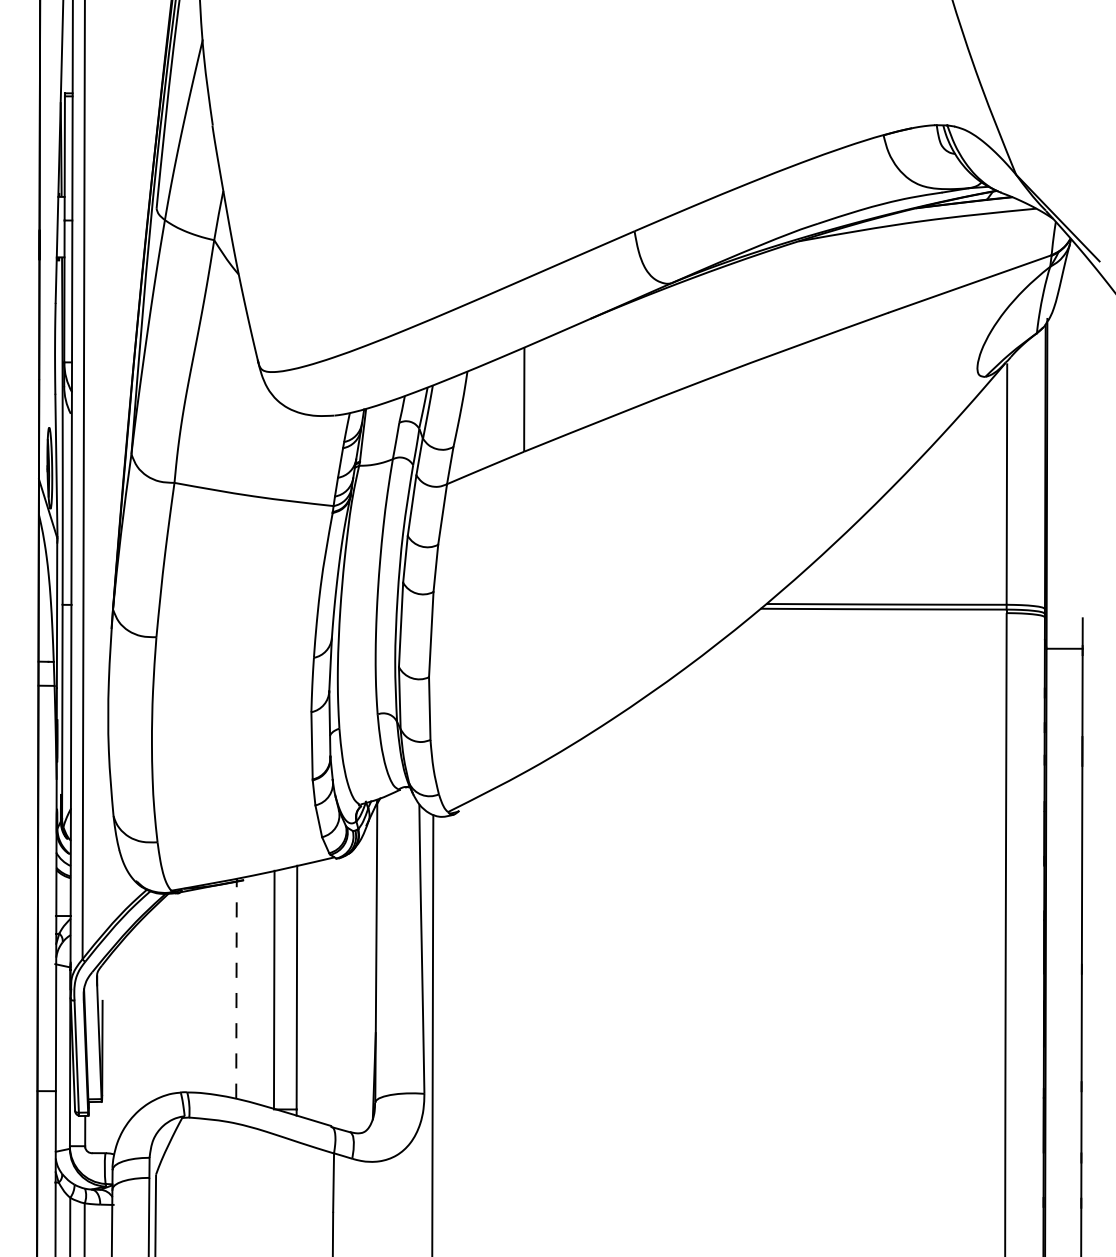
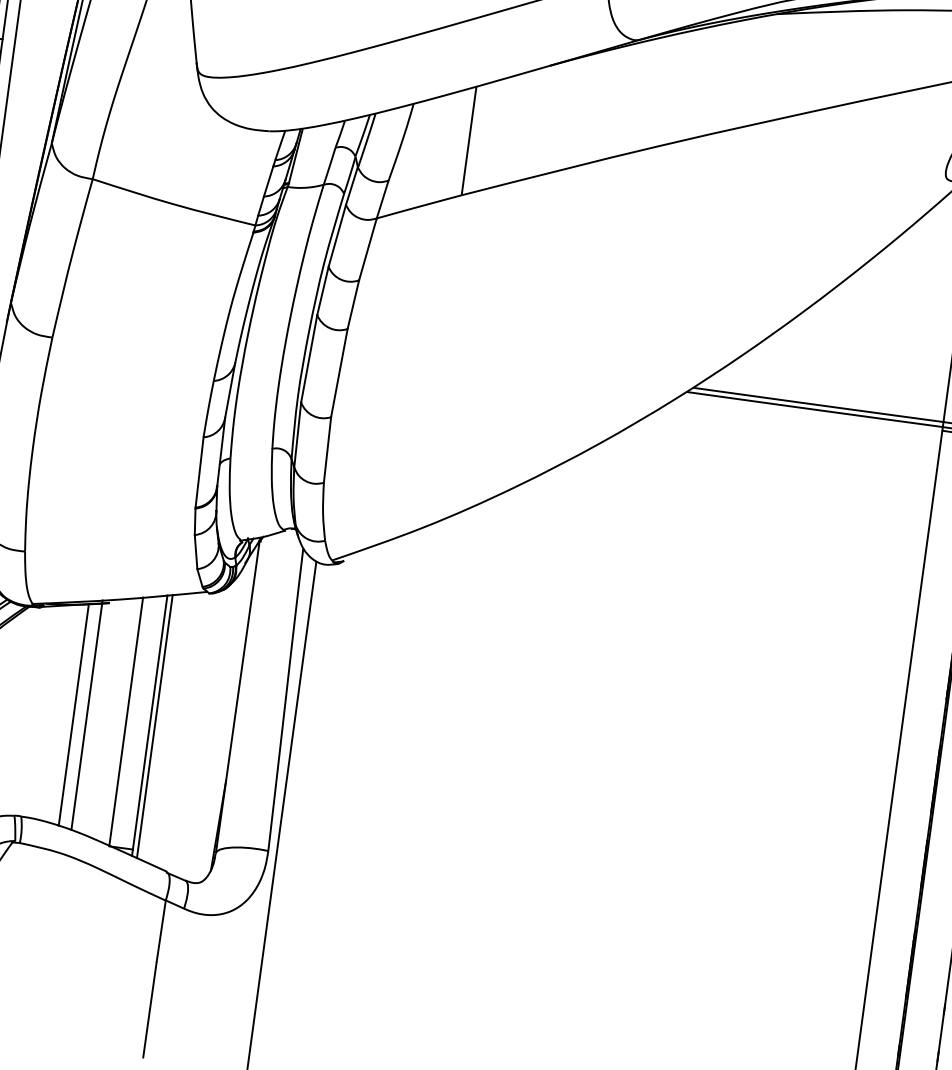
line: (223, 989) -> (73, 714), added
line: (236, 990) -> (86, 717), dashed -> solid
line: (301, 990) -> (154, 726), added

